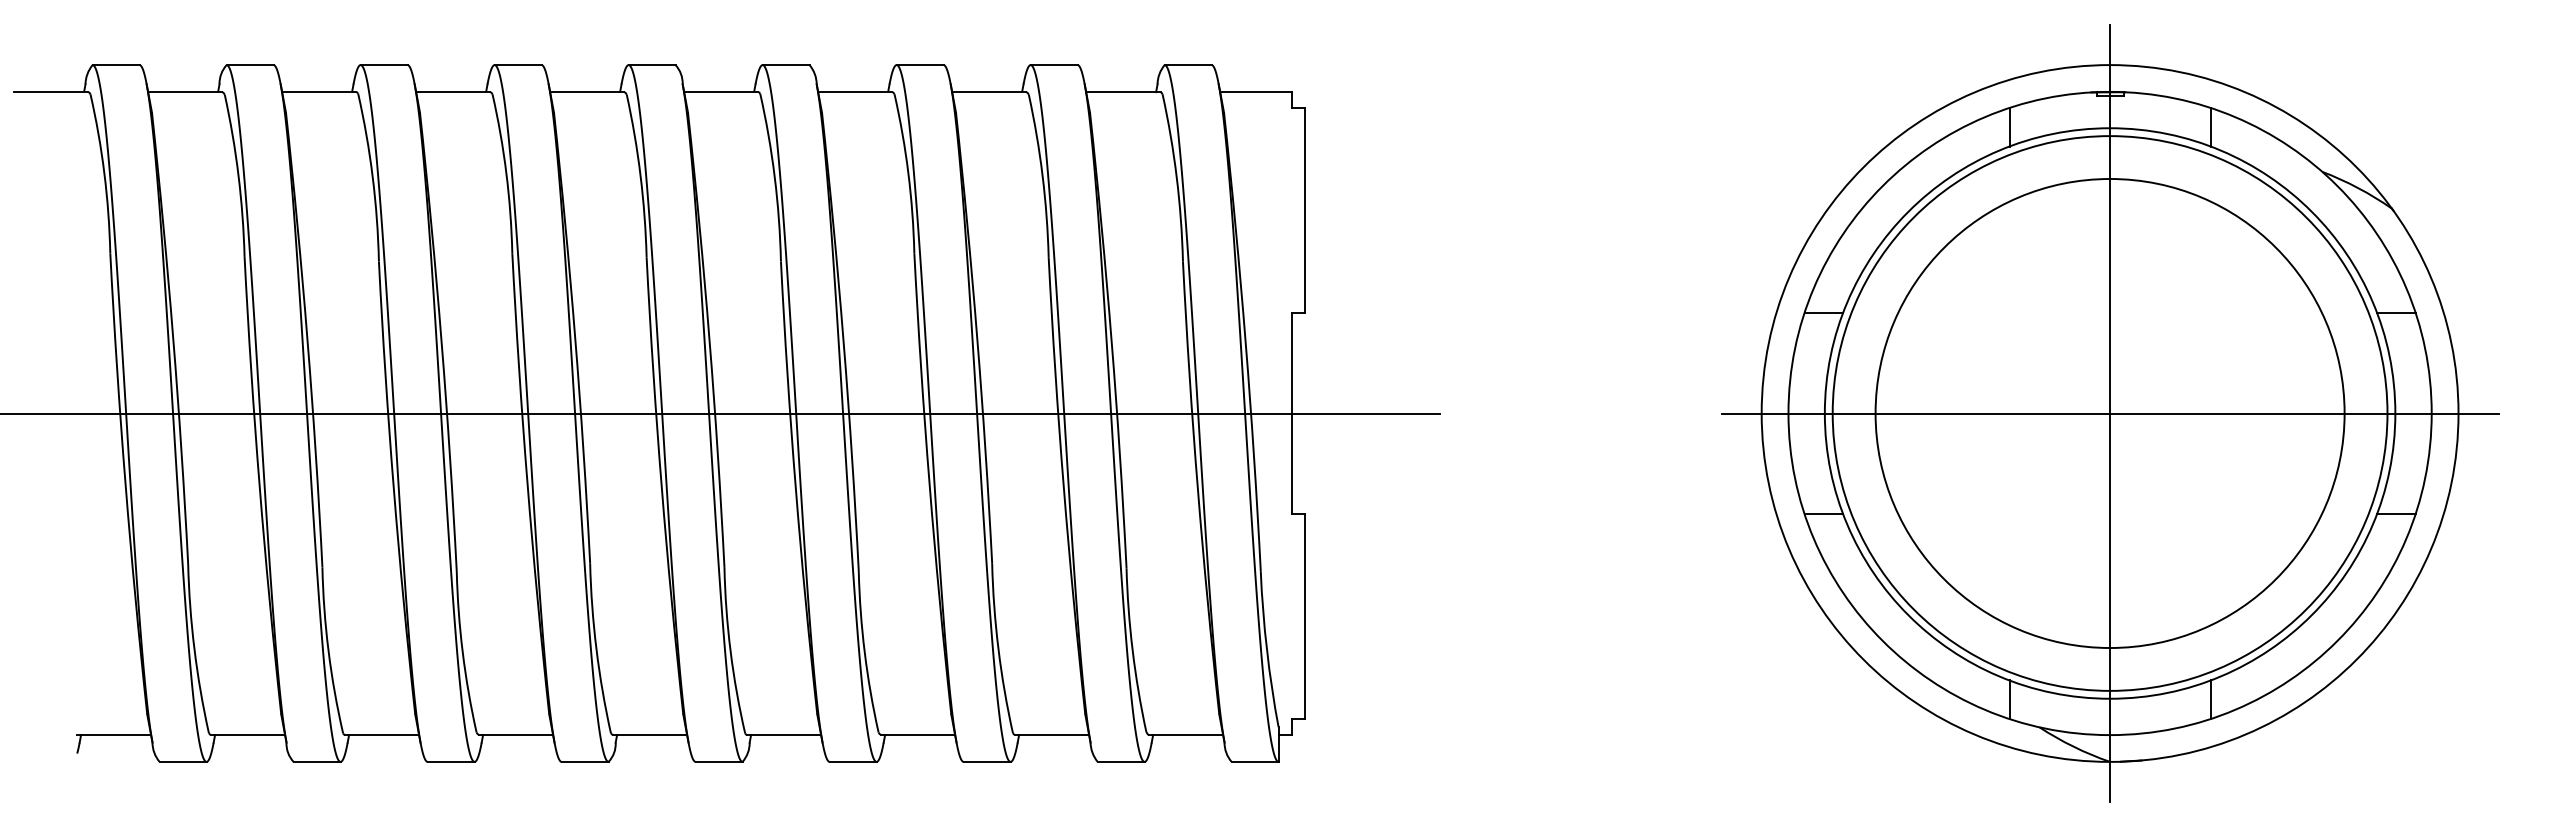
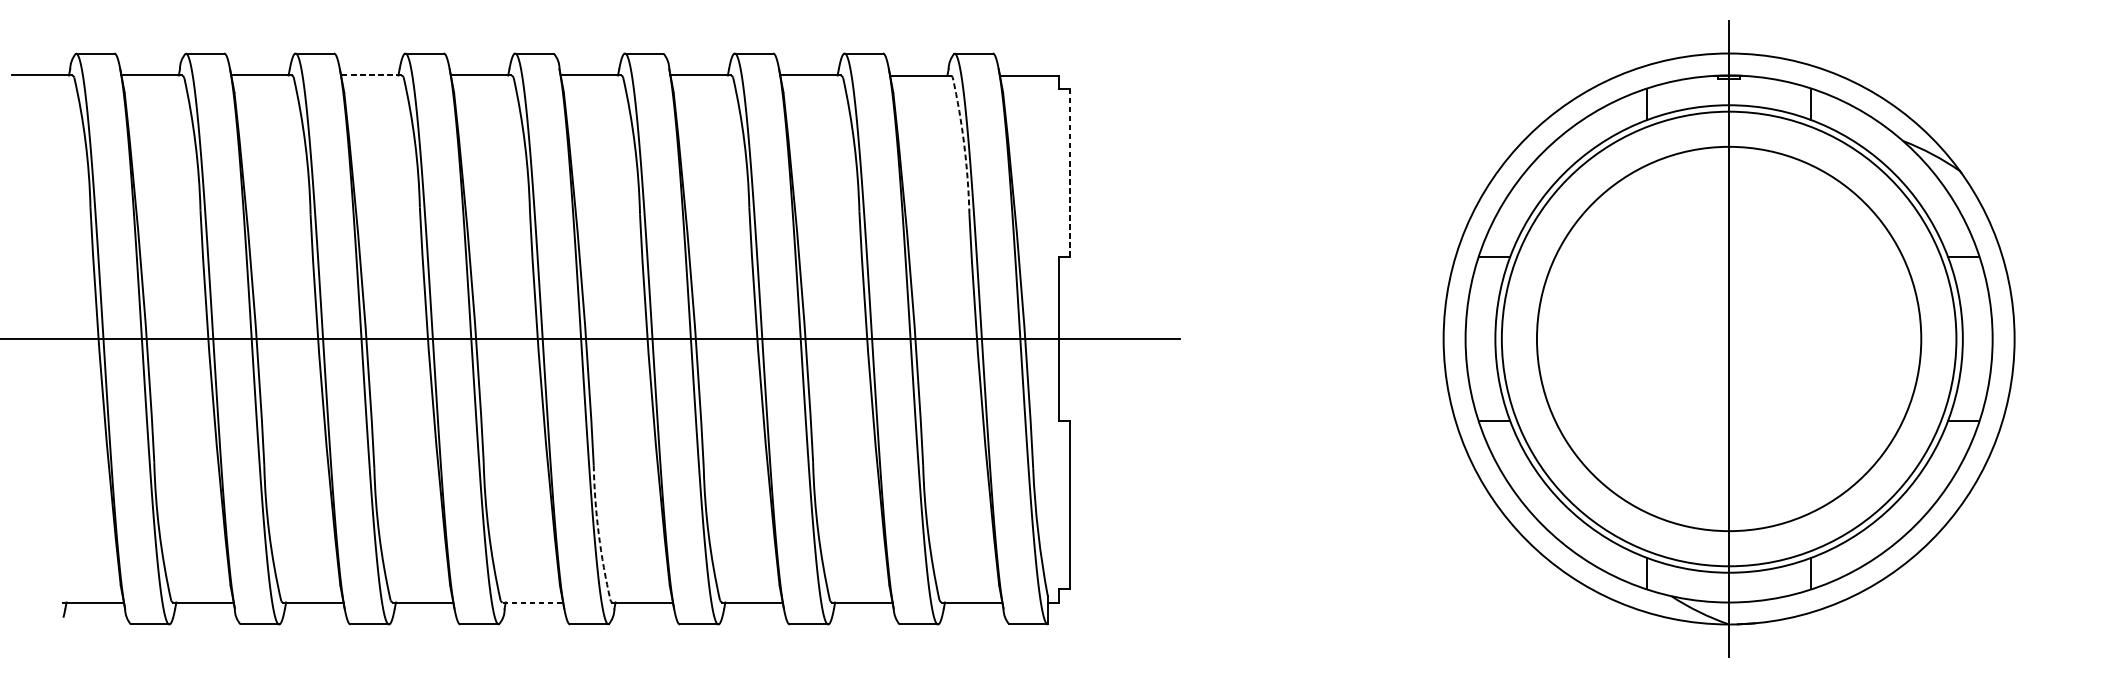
line: (453, 91) -> (371, 75), solid -> dashed
arc: (1176, 177) -> (964, 145), solid -> dashed
line: (1305, 210) -> (1069, 172), solid -> dashed
line: (2109, 413) -> (1728, 339), removed
arc: (730, 651) -> (598, 534), solid -> dashed
line: (650, 735) -> (533, 602), solid -> dashed

